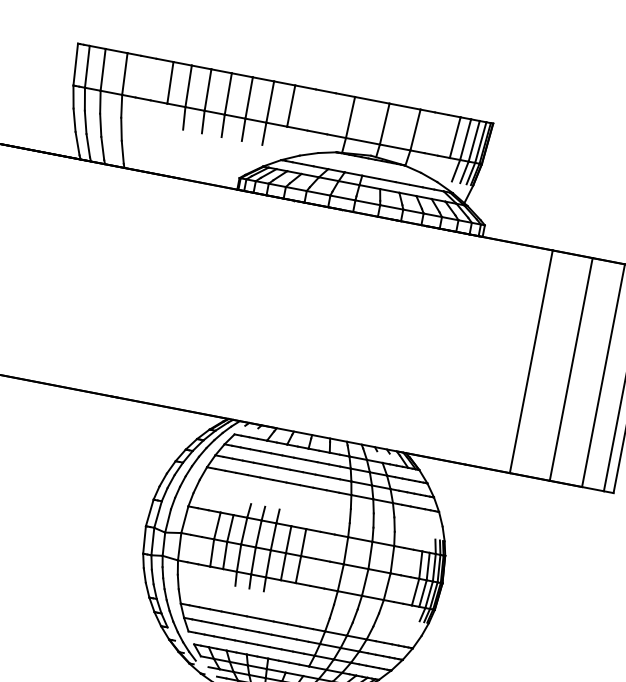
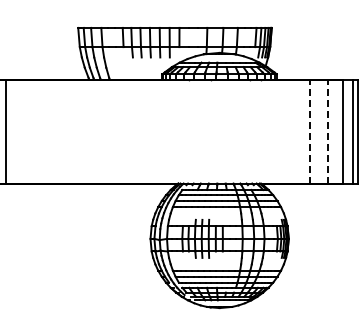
line: (531, 361) -> (309, 131), solid -> dashed
line: (572, 369) -> (328, 131), solid -> dashed

